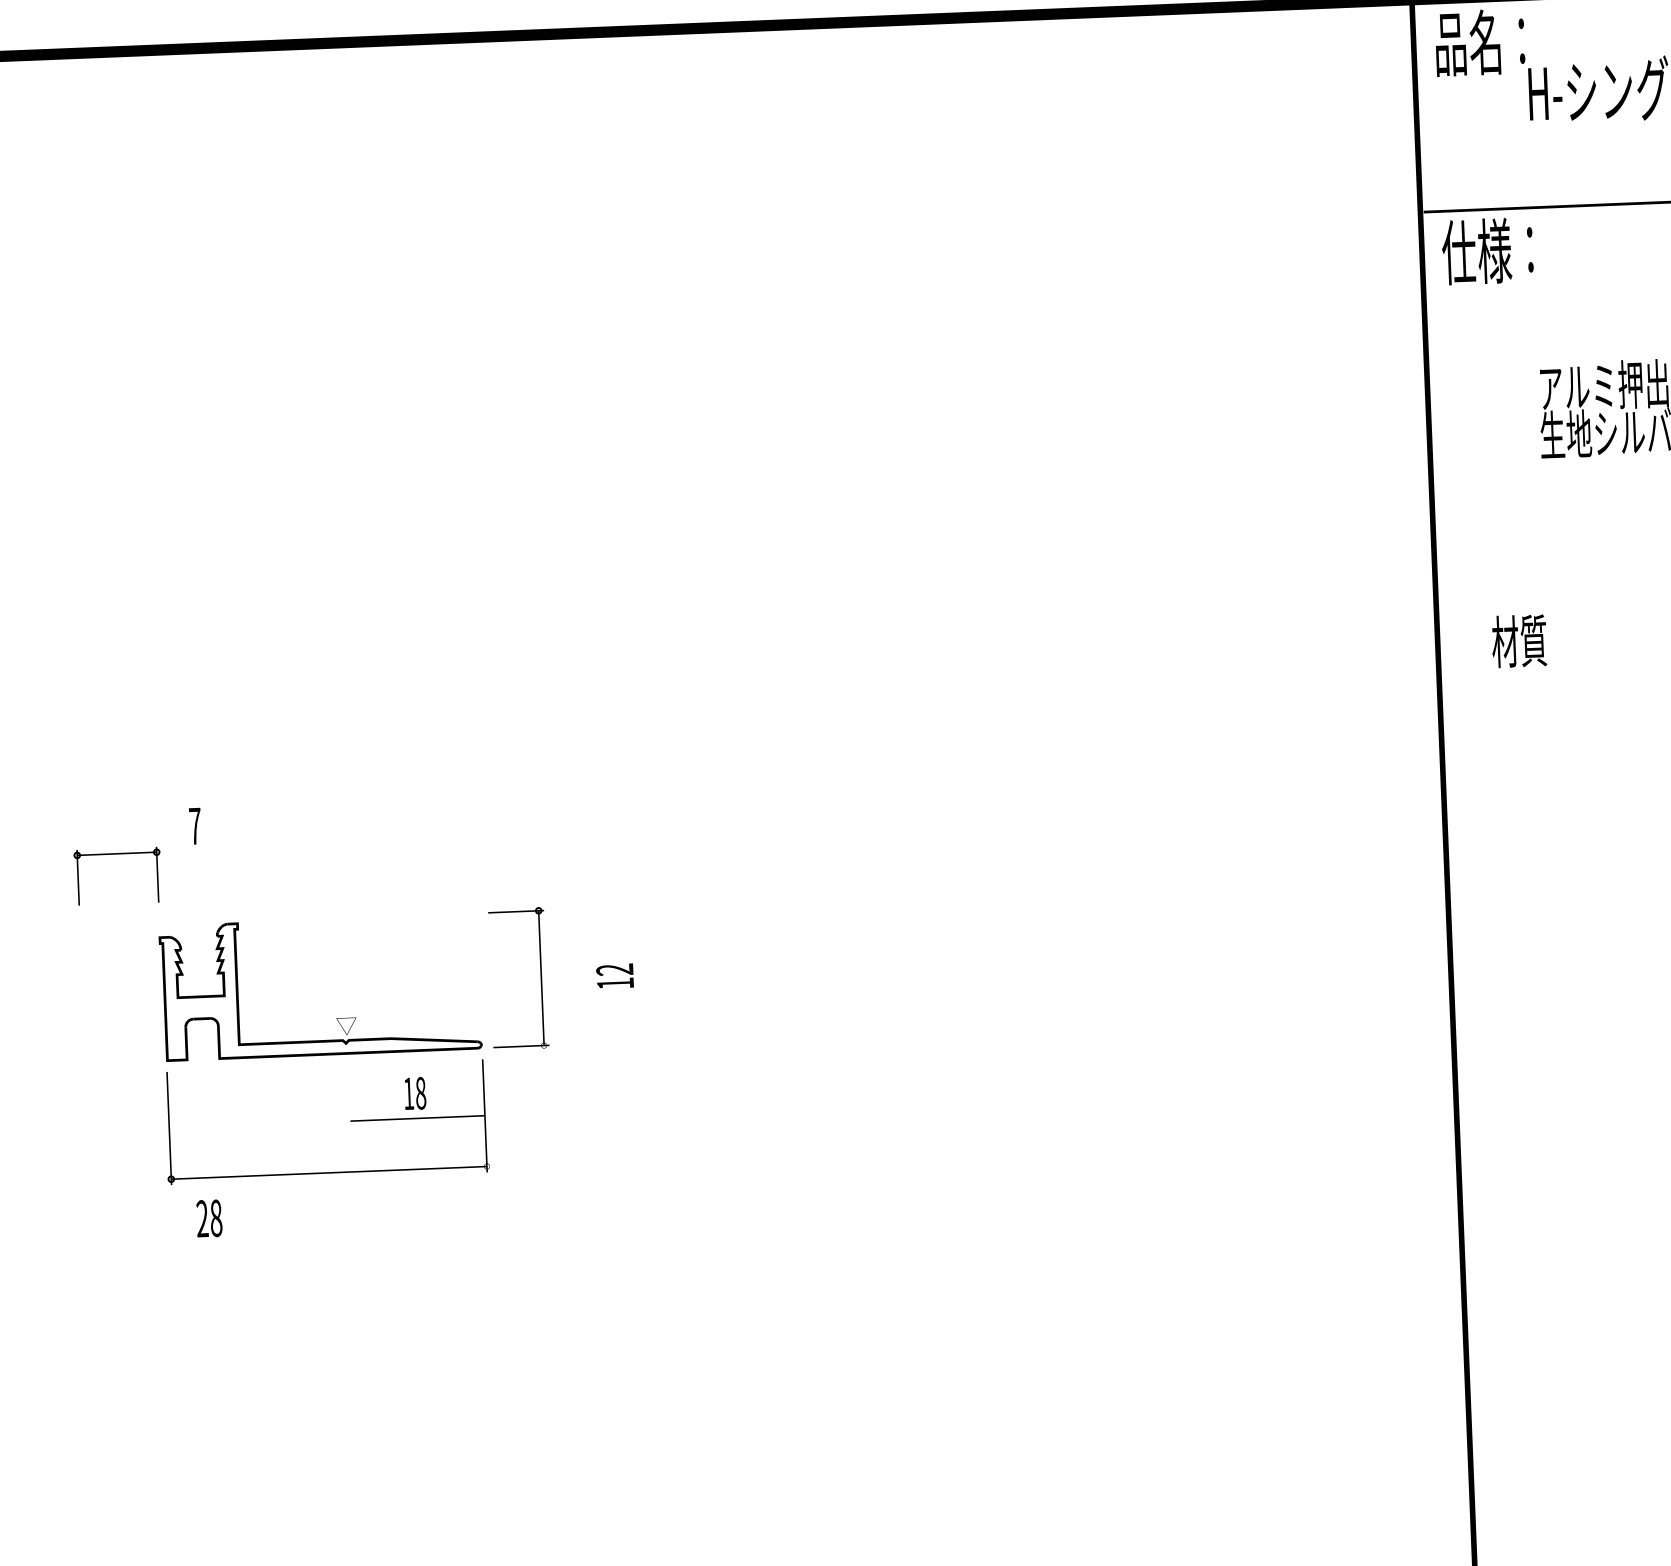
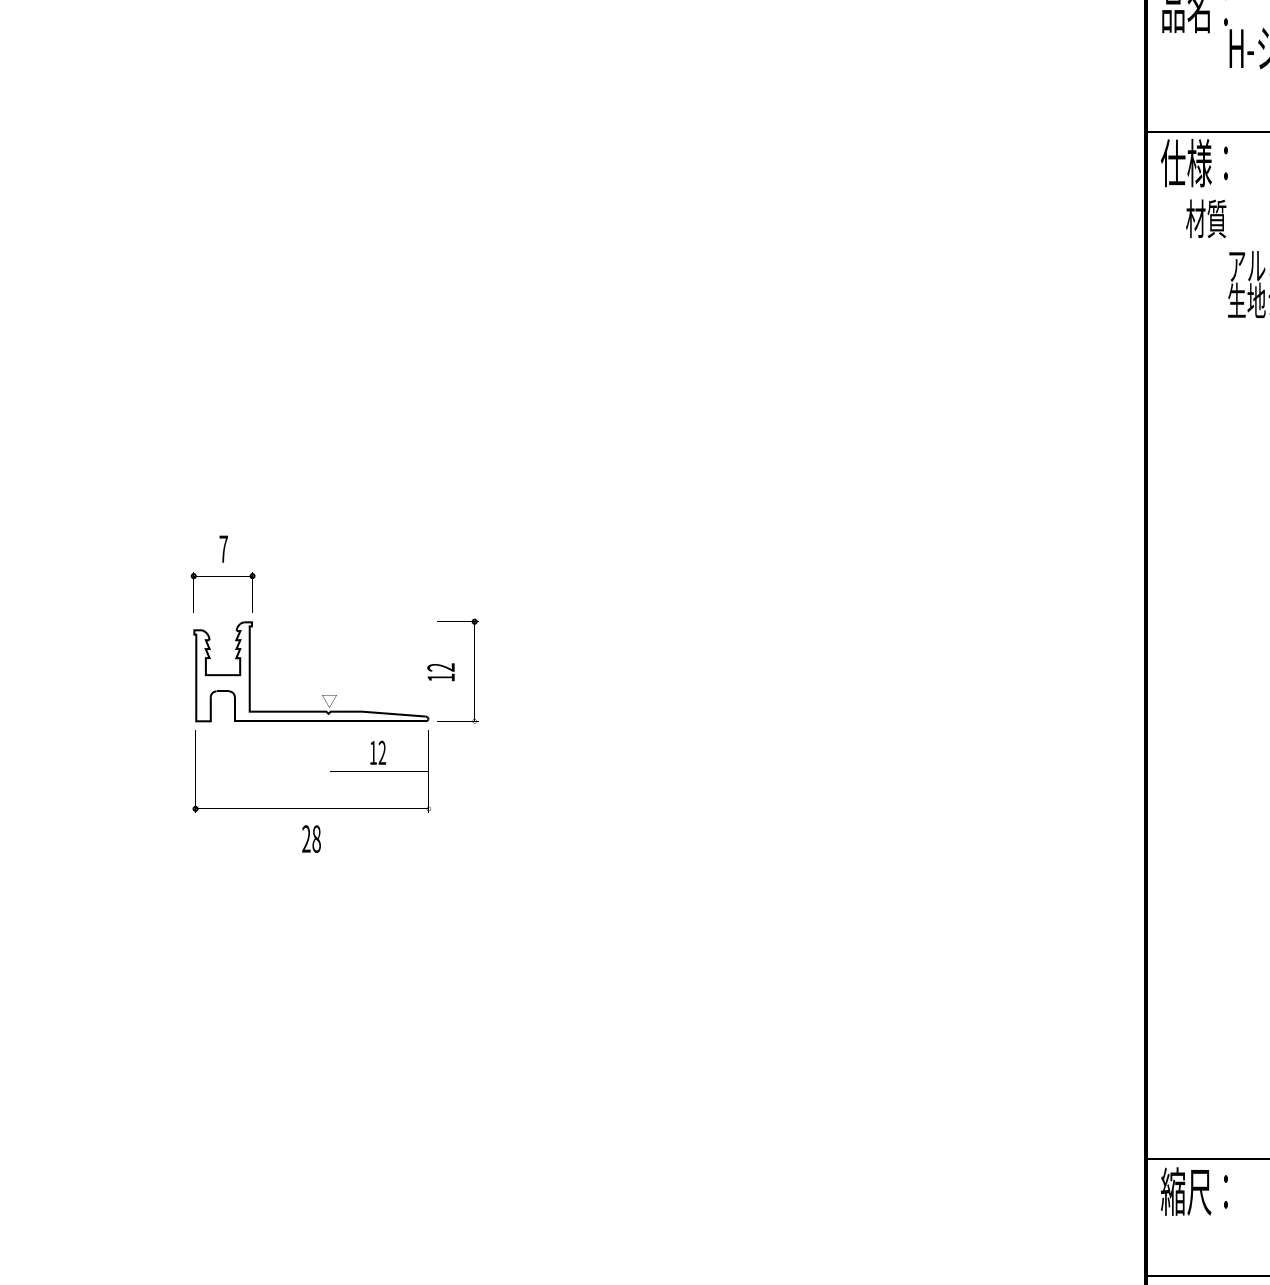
text: (1519, 640) -> (1206, 218), moved
part: (116, 854) -> (222, 576), moved
text: (614, 976) -> (440, 672), moved
text: (421, 1092) -> (382, 752), 18 -> 12
text: (209, 1217) -> (311, 838), moved

